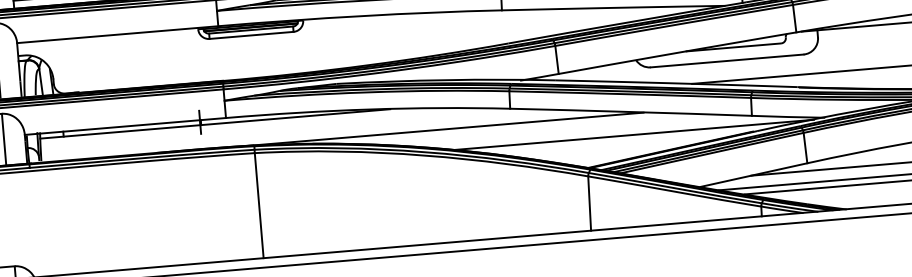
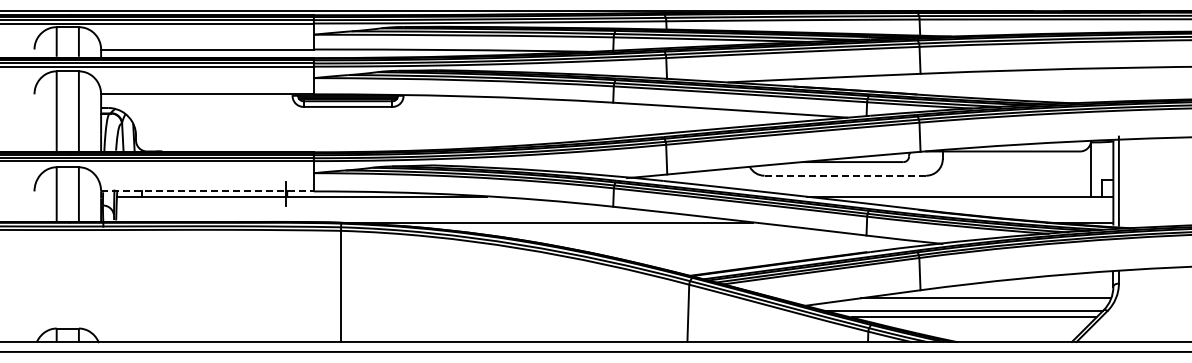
line: (727, 60) -> (845, 175), solid -> dashed
line: (126, 126) -> (208, 191), solid -> dashed
line: (633, 135) -> (740, 245), removed

